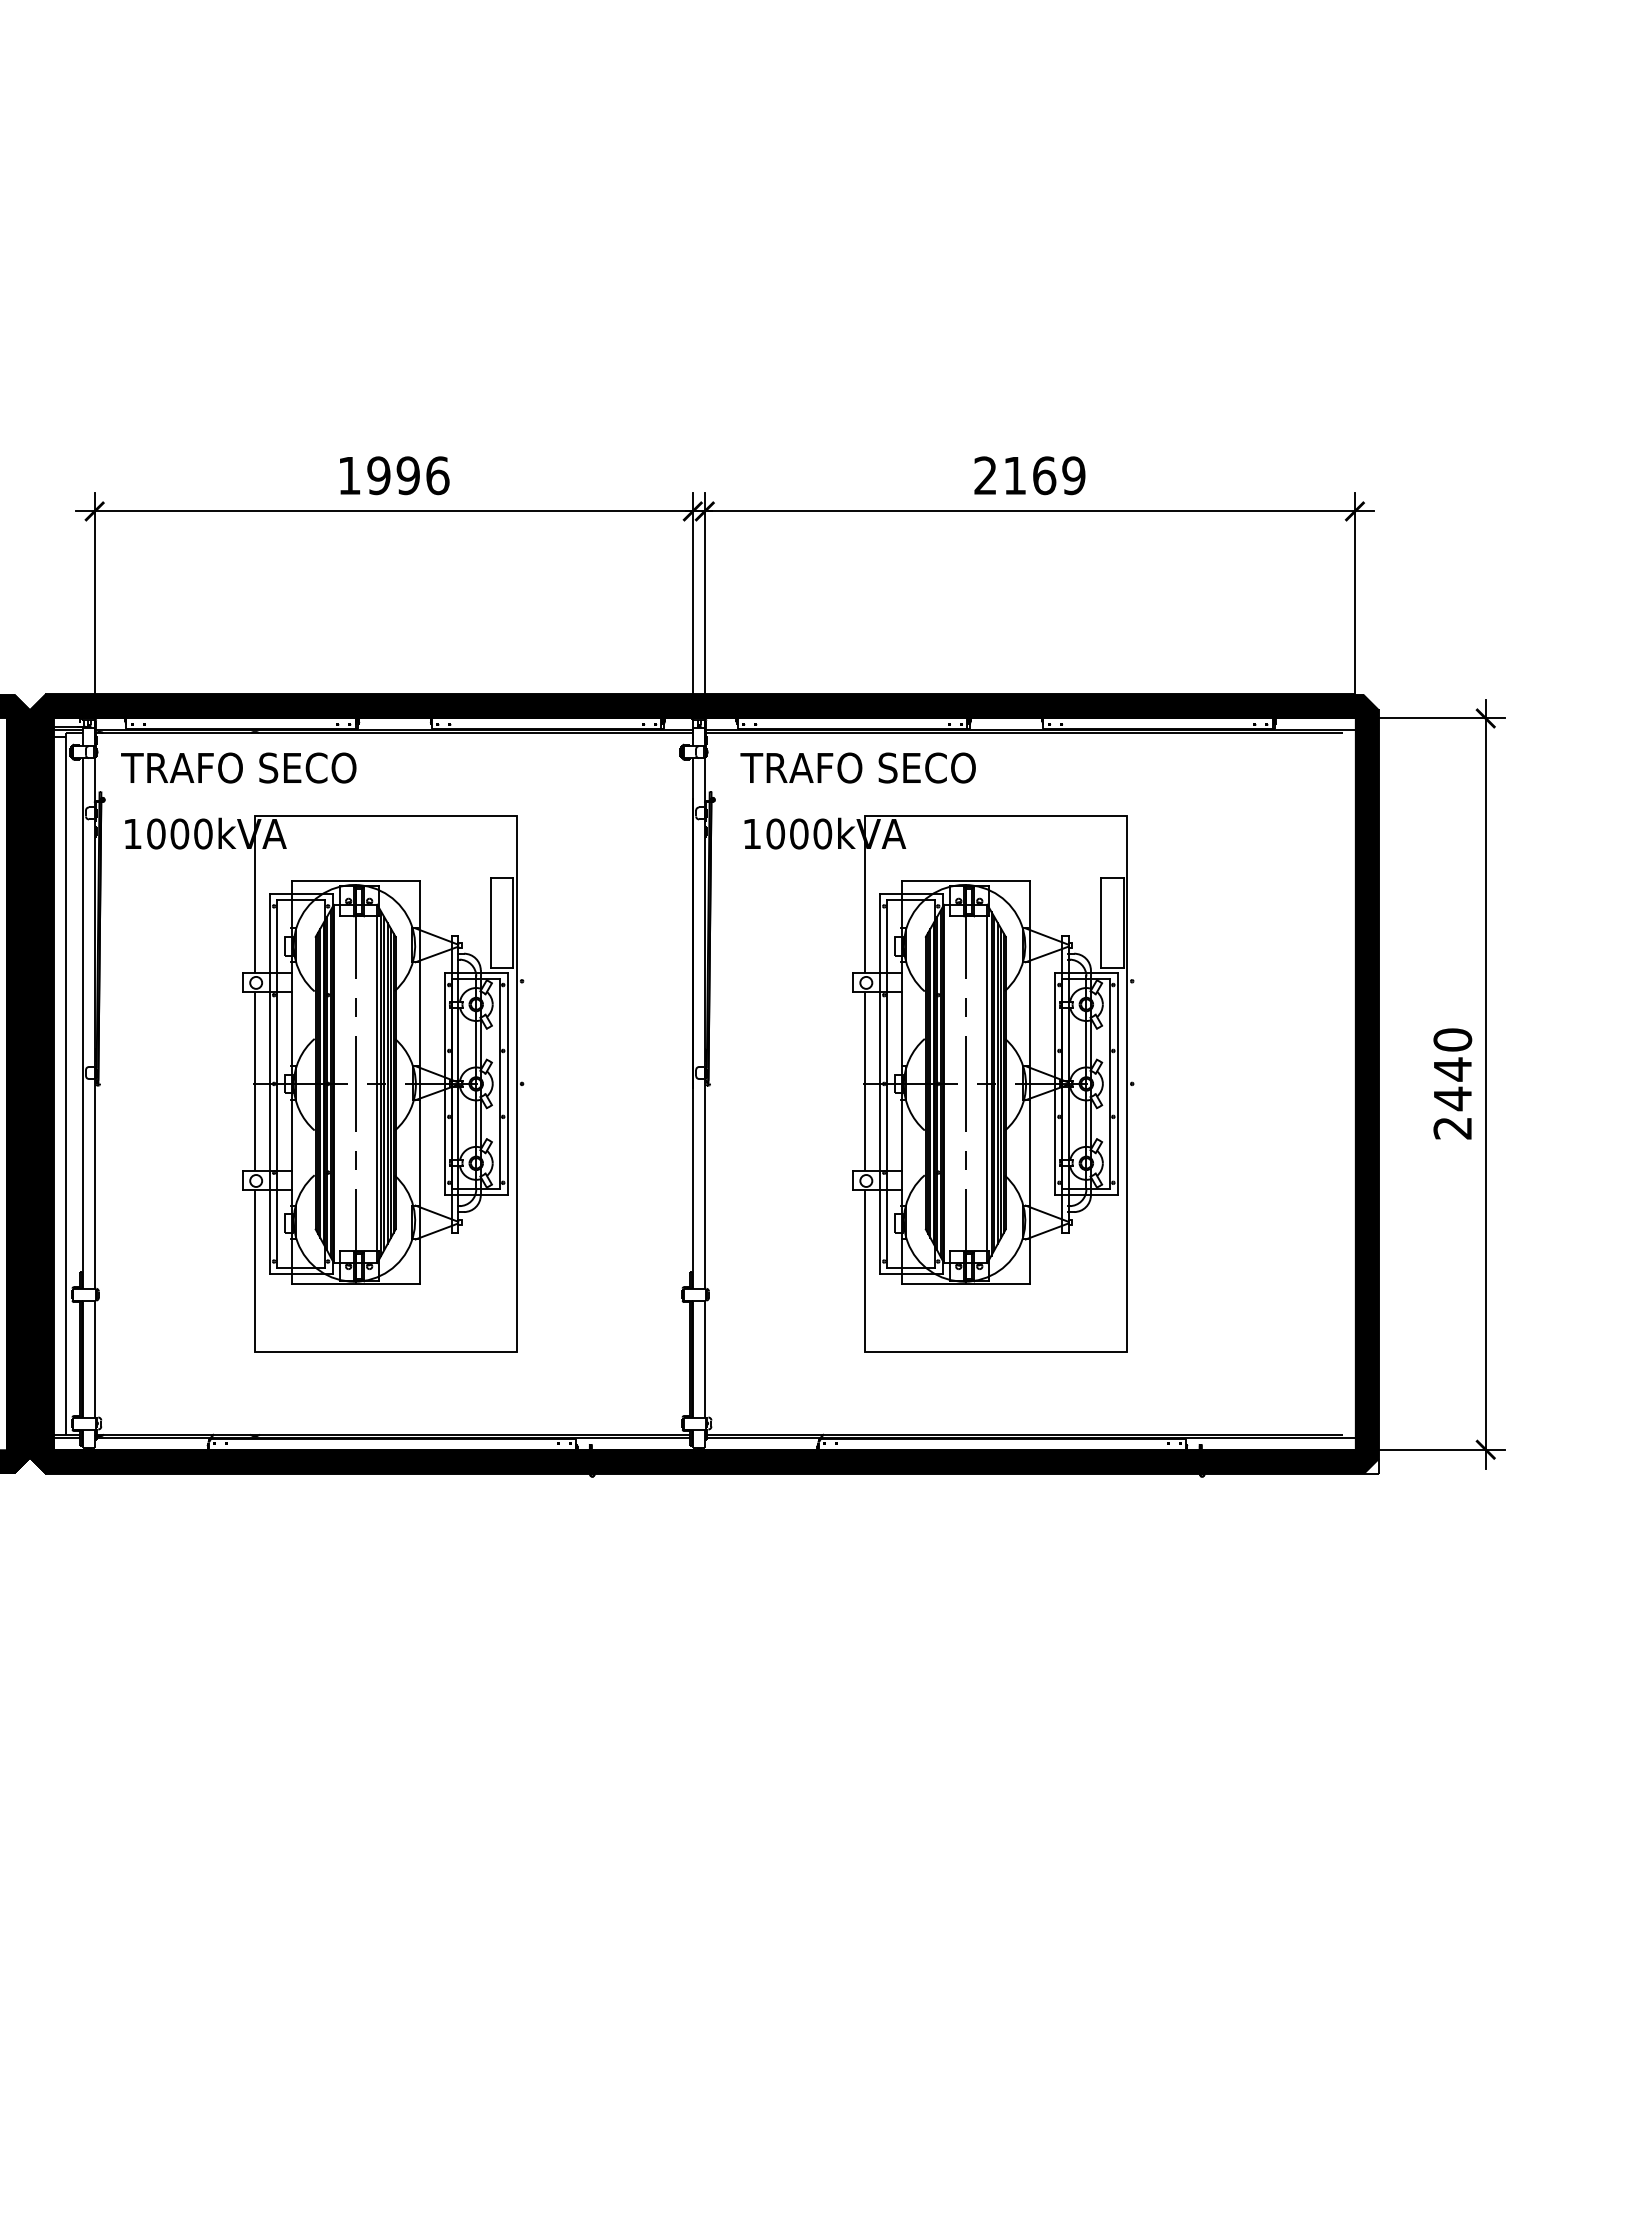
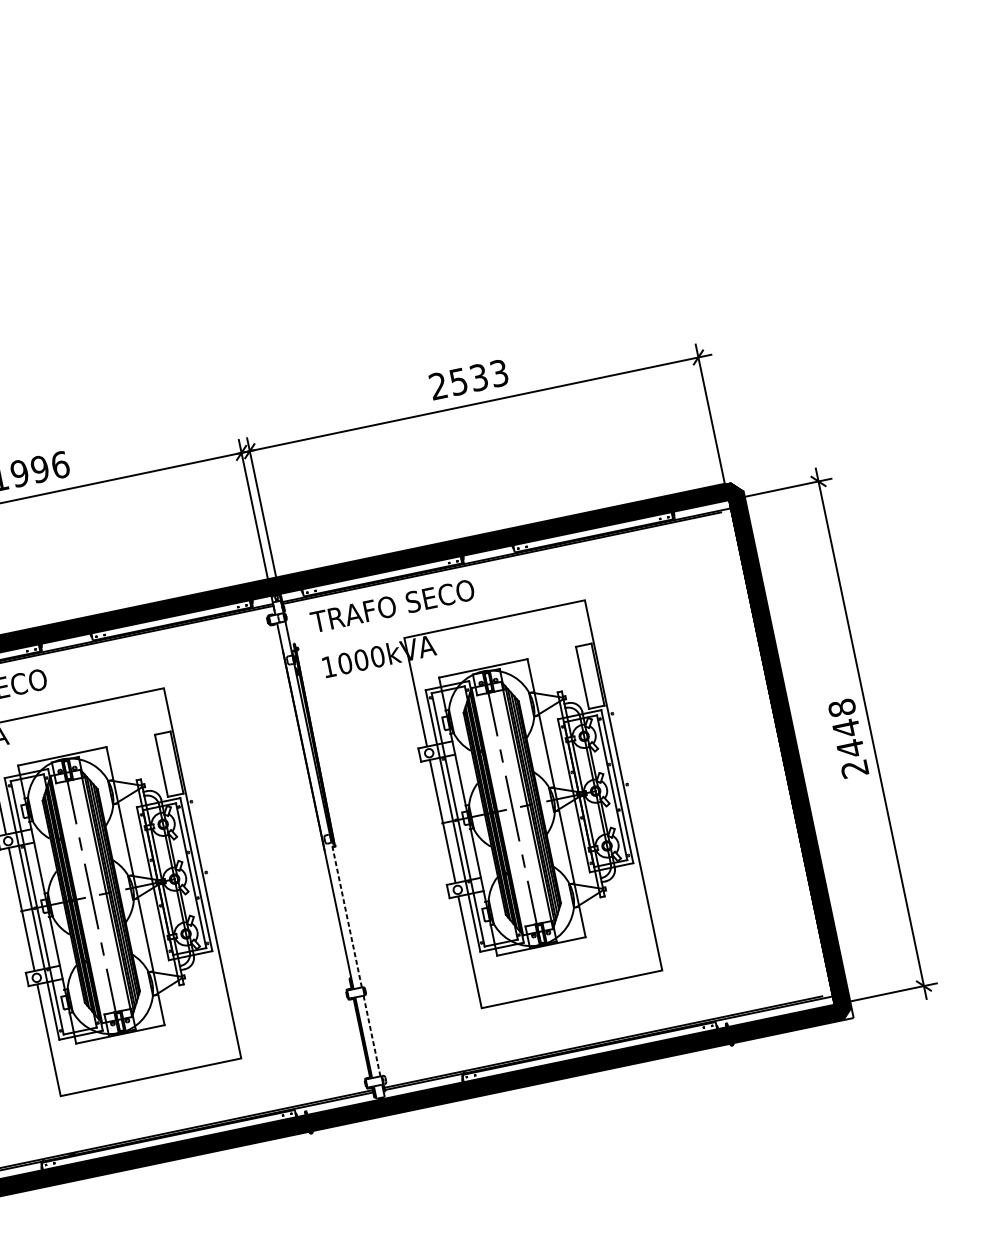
text: (1044, 475) -> (479, 377), 2169 -> 2533
text: (1452, 1039) -> (841, 707), 2440 -> 2448
line: (704, 1183) -> (346, 914), solid -> dashed
line: (704, 1358) -> (371, 1035), solid -> dashed

